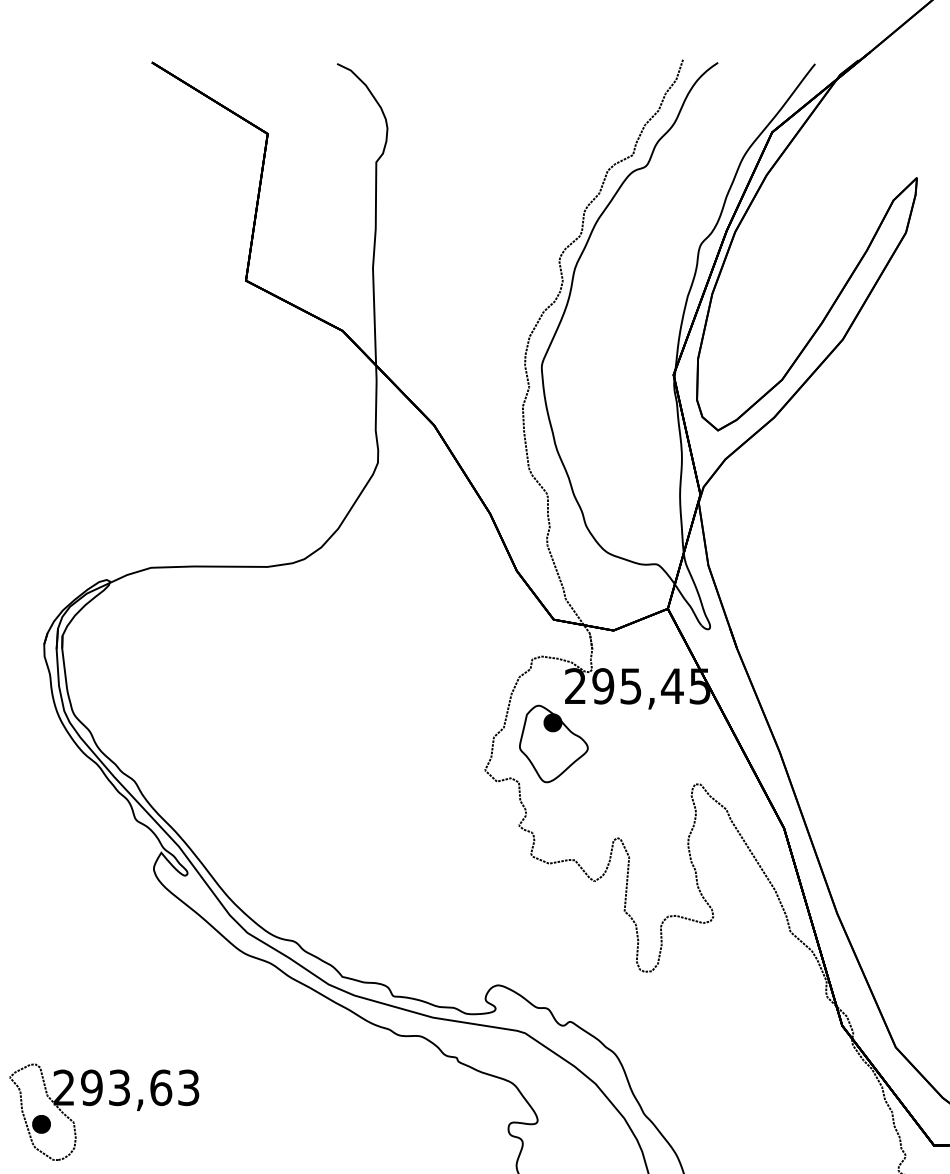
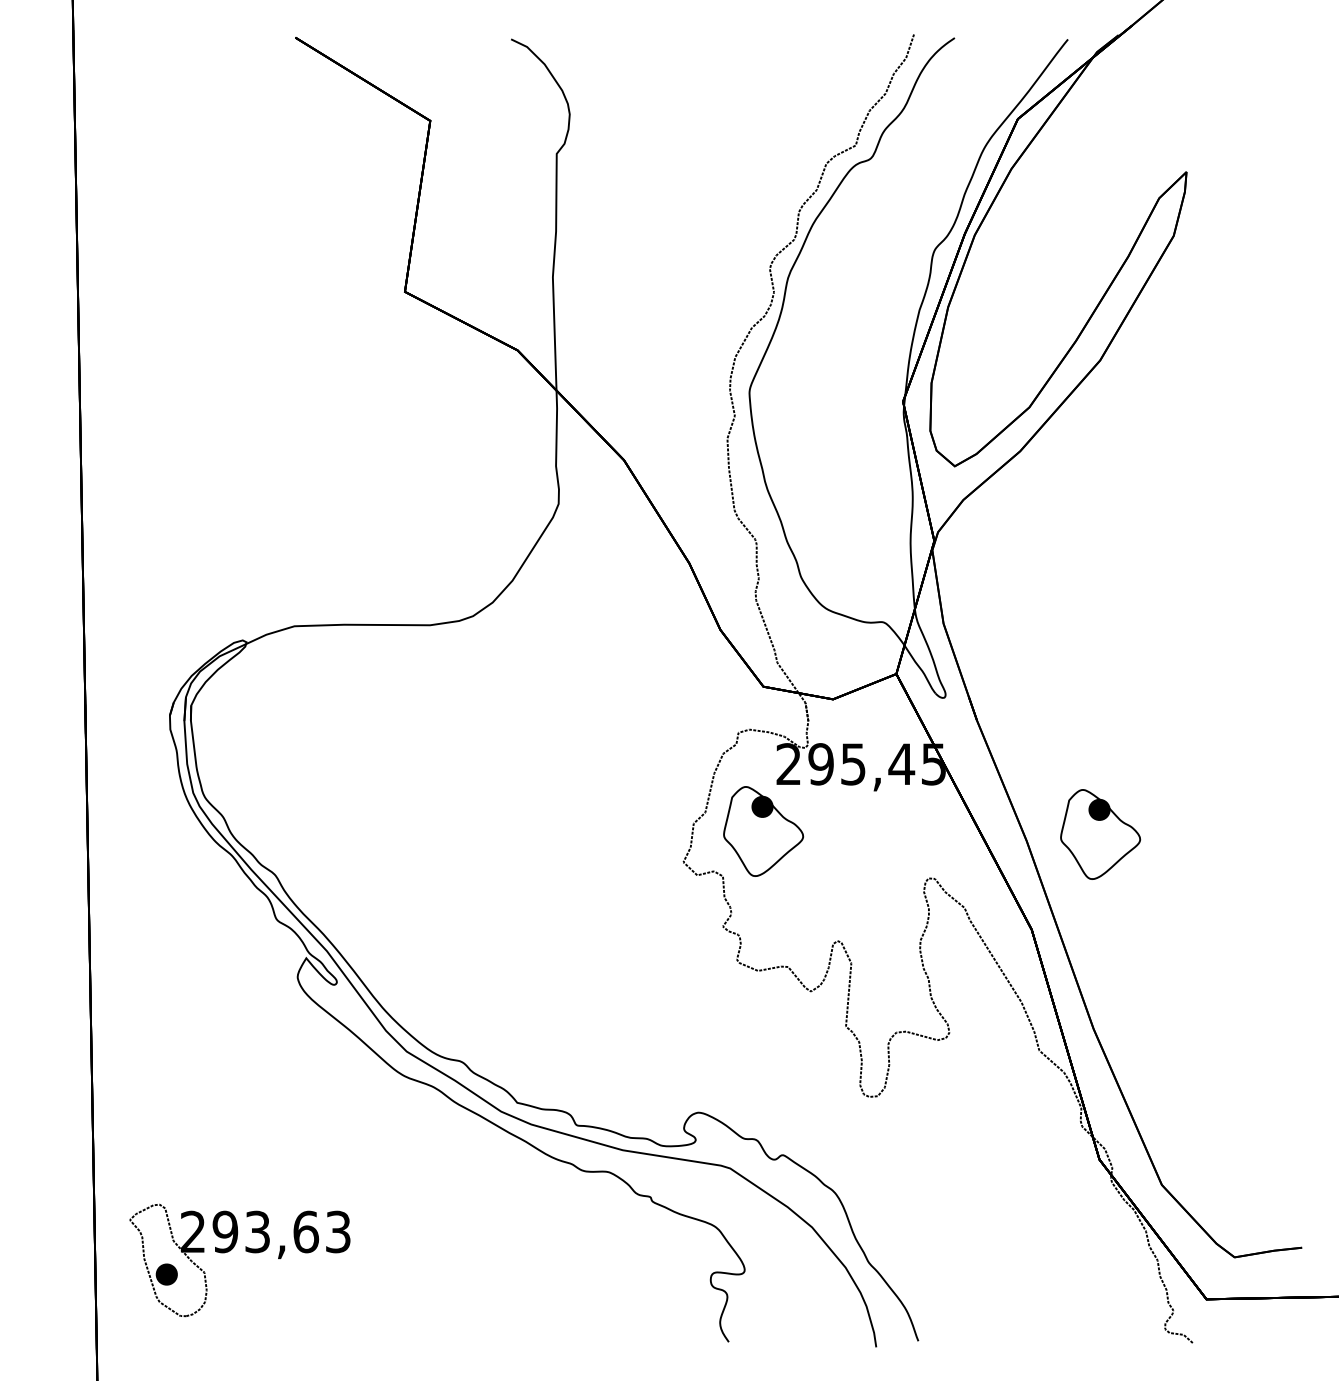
part: (843, 746) -> (1100, 834), added

